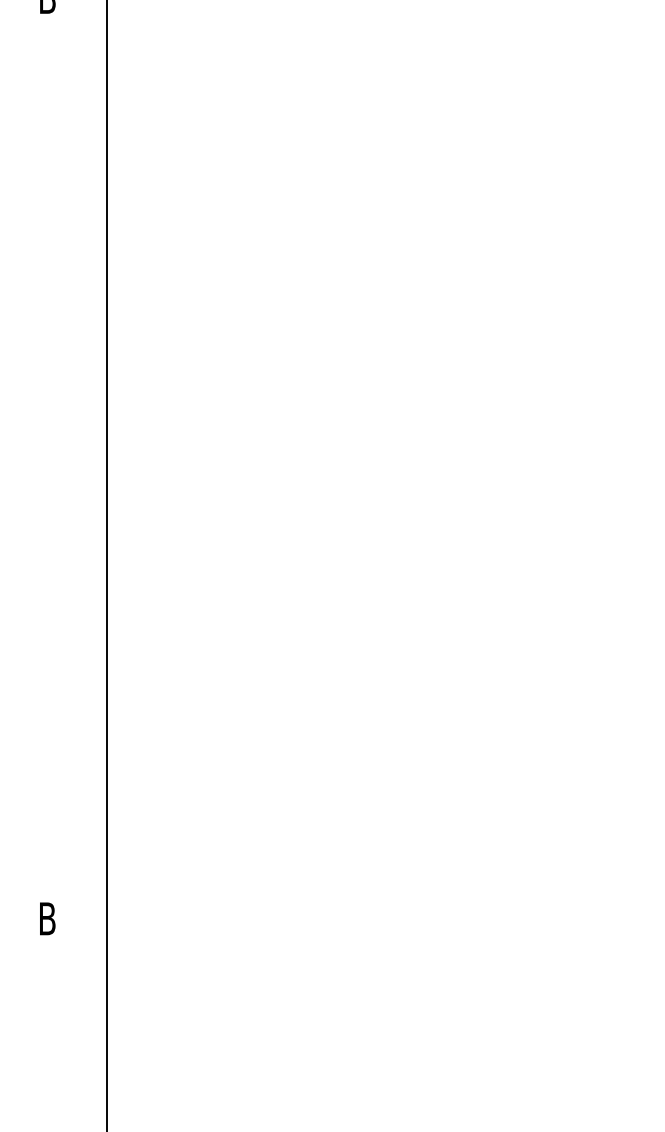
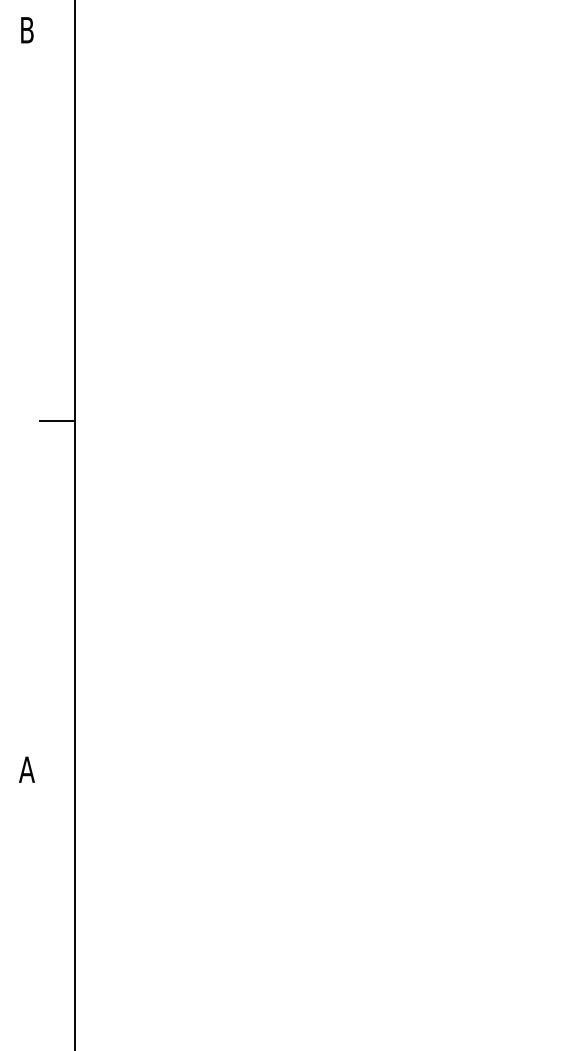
line: (84, 483) -> (56, 420), added
text: (46, 918) -> (26, 769), B -> A

